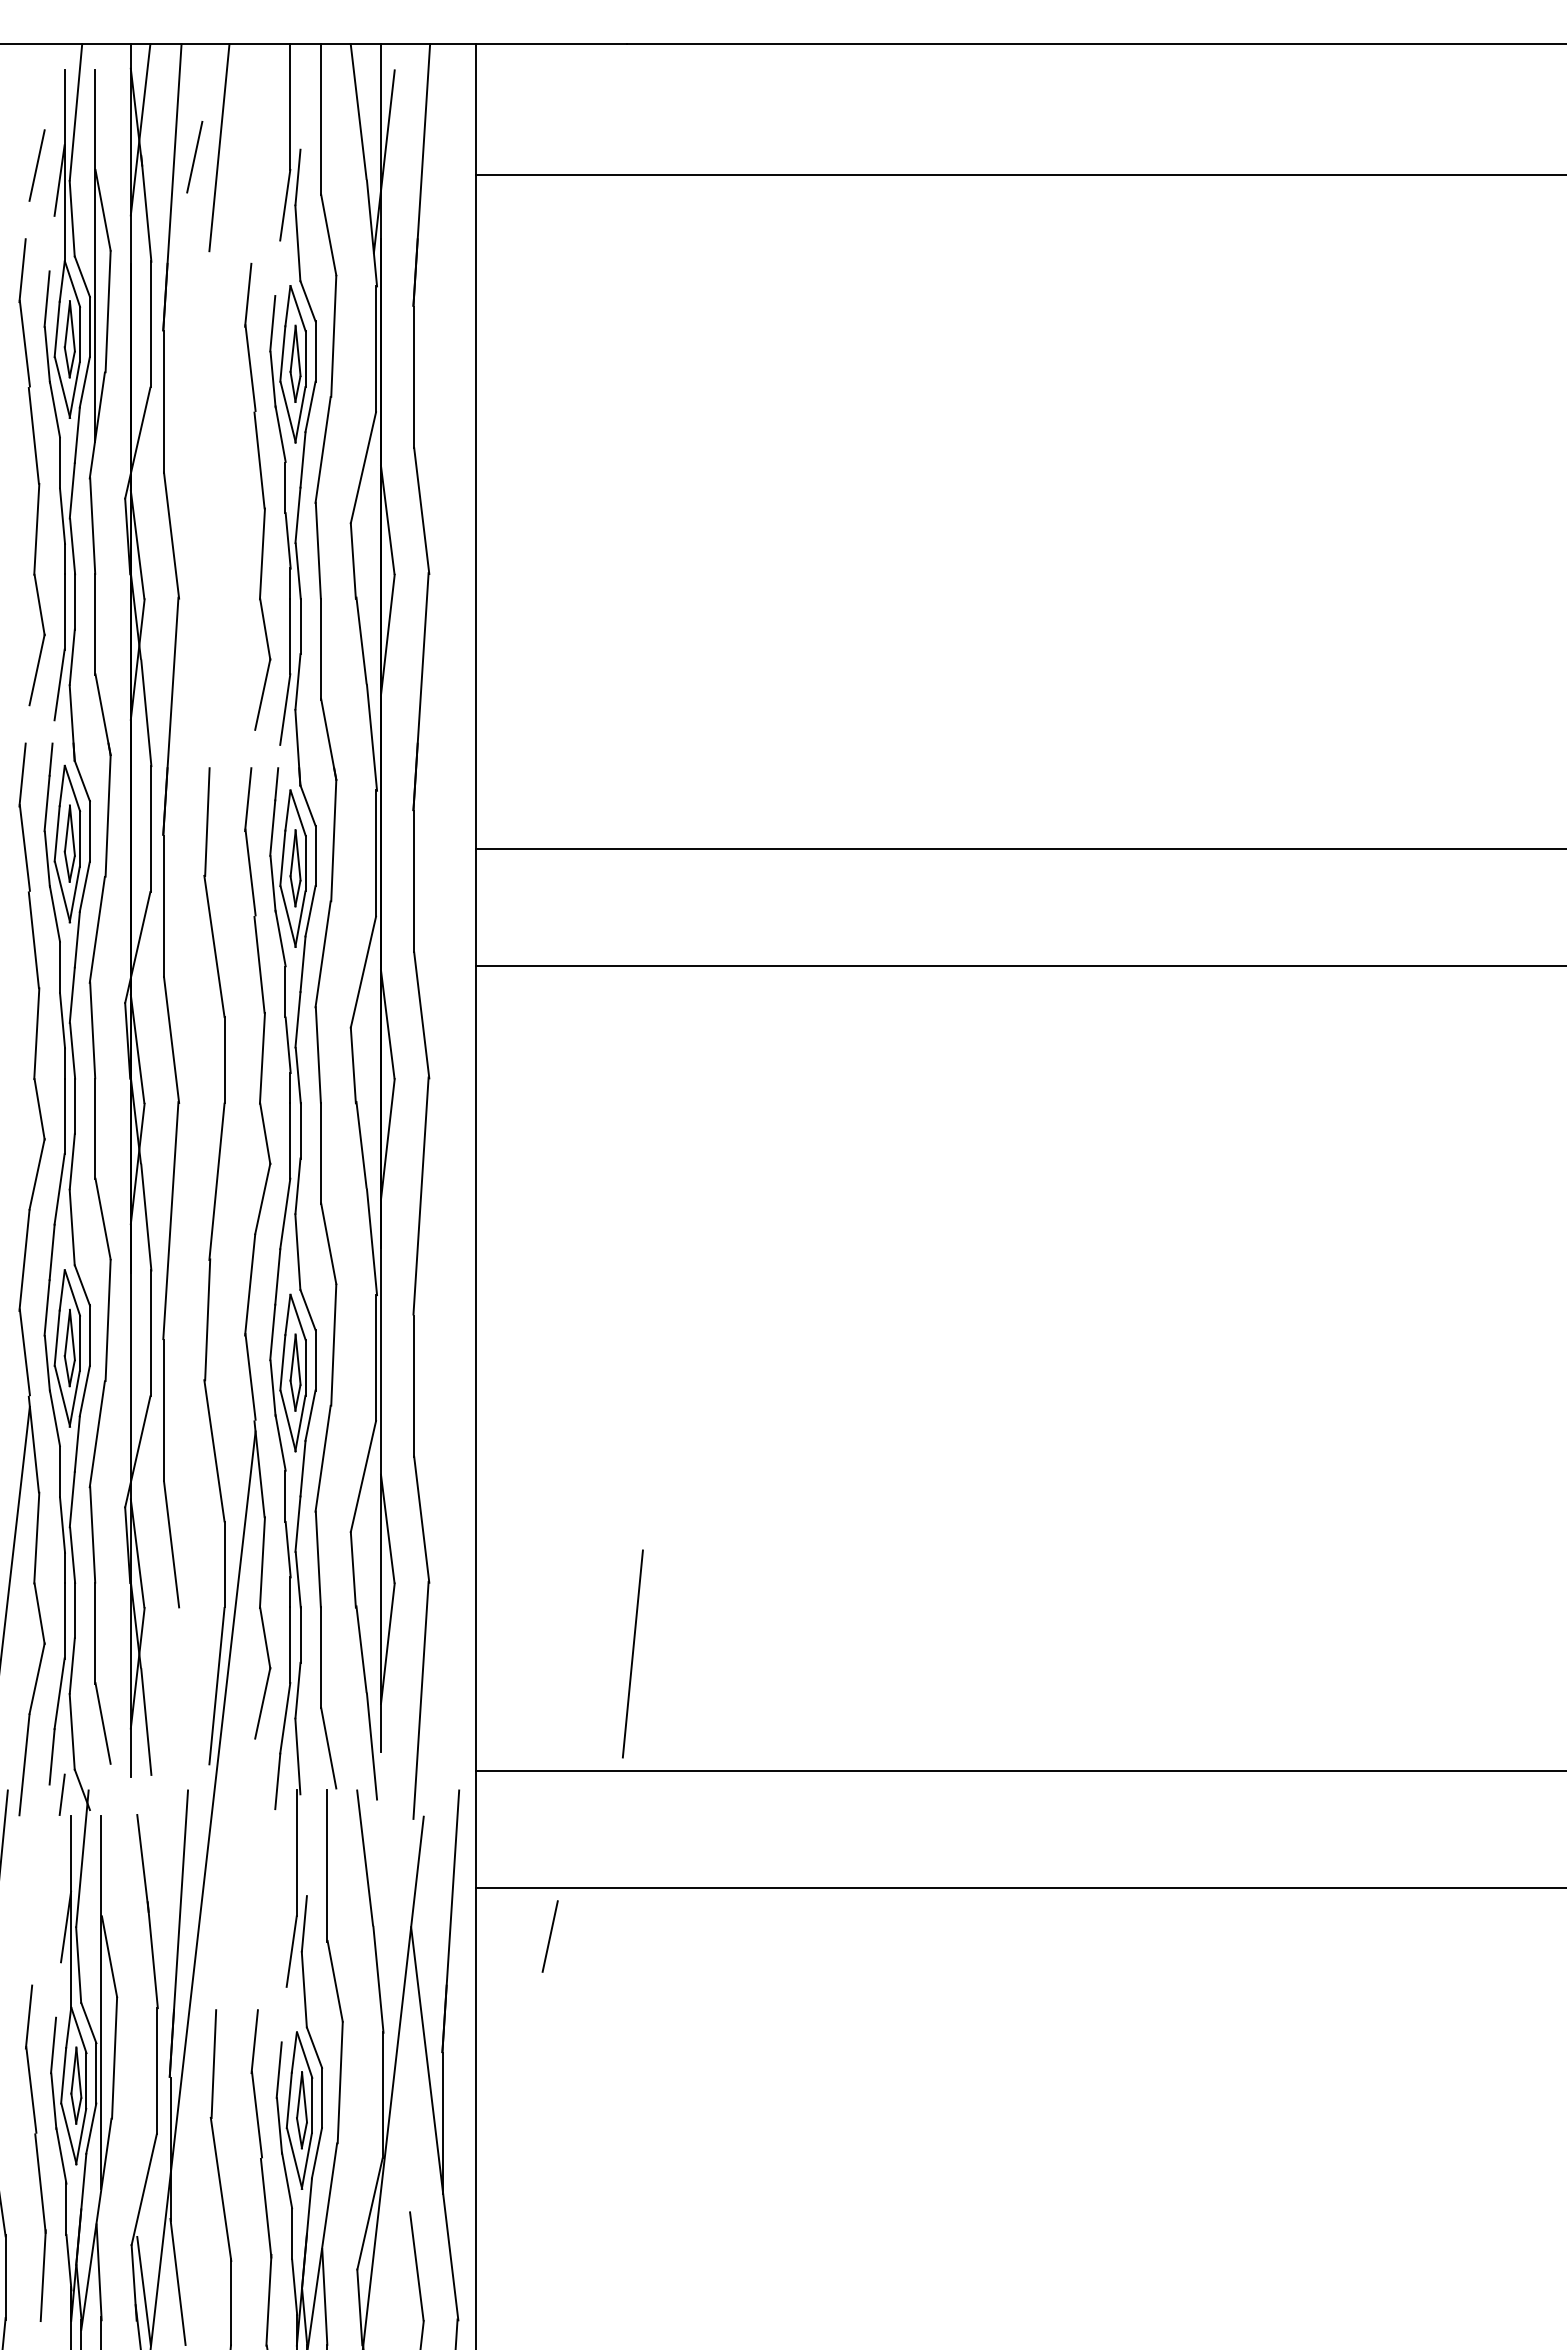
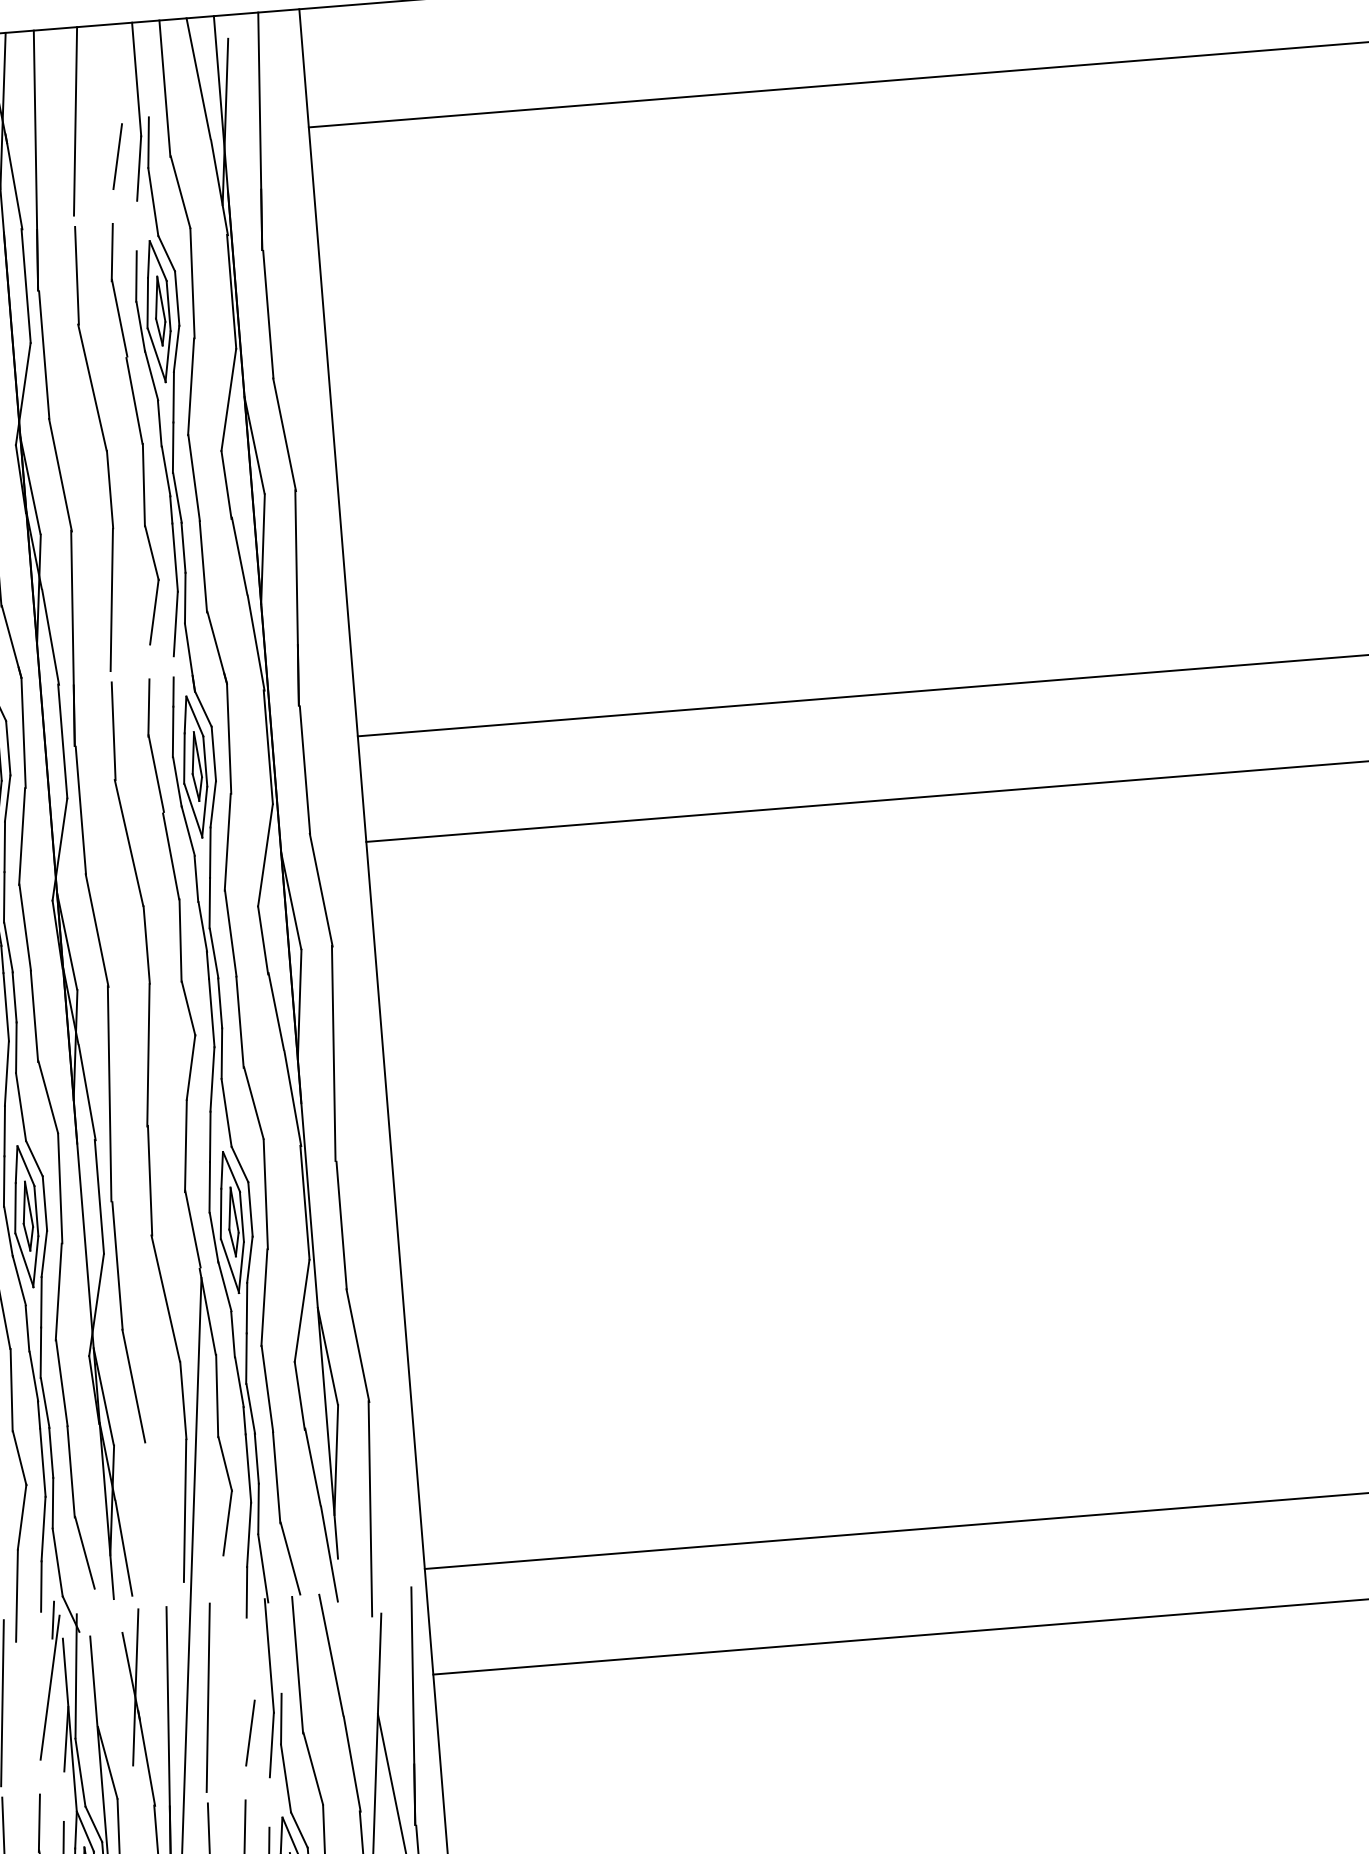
line: (194, 157) -> (117, 156), moved
part: (222, 507) -> (104, 446), added
line: (632, 1653) -> (207, 1697), moved
line: (52, 1868) -> (49, 1687), added
line: (146, 1875) -> (135, 1686), added
line: (549, 1936) -> (249, 1733), moved

